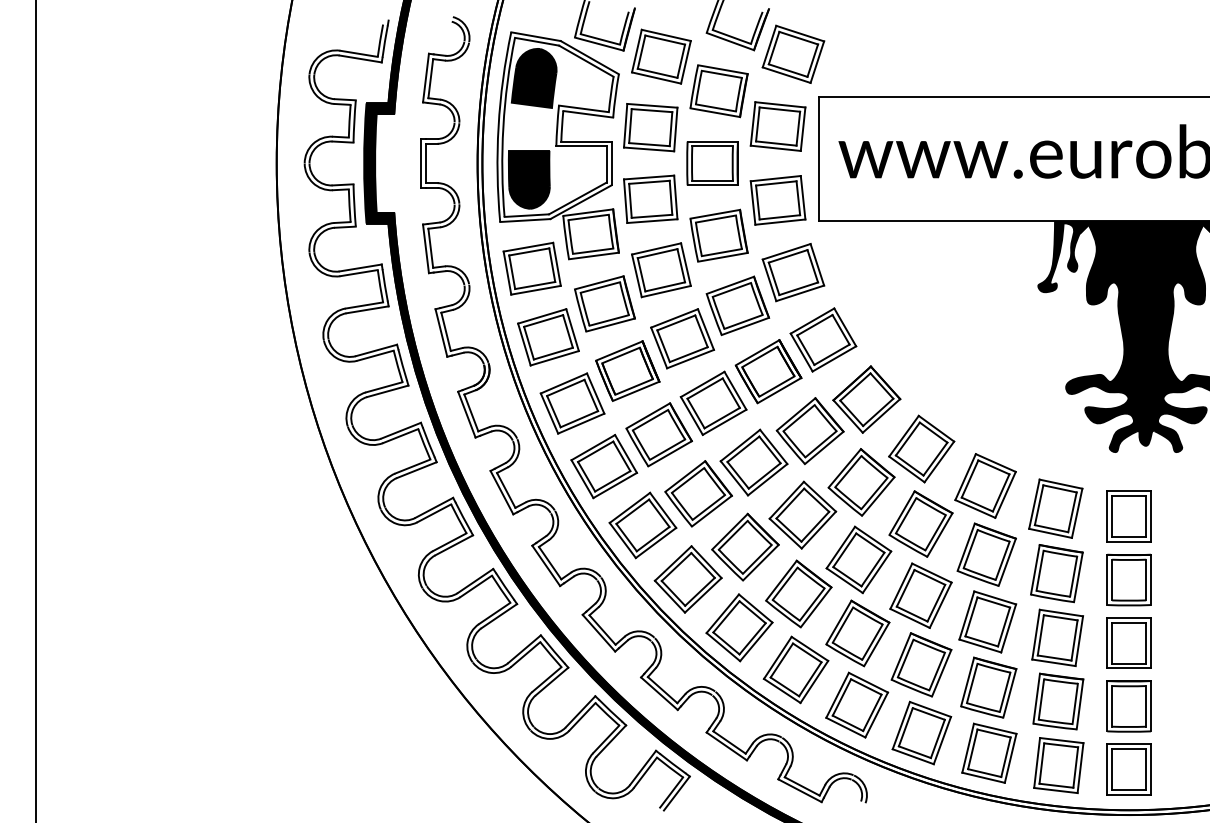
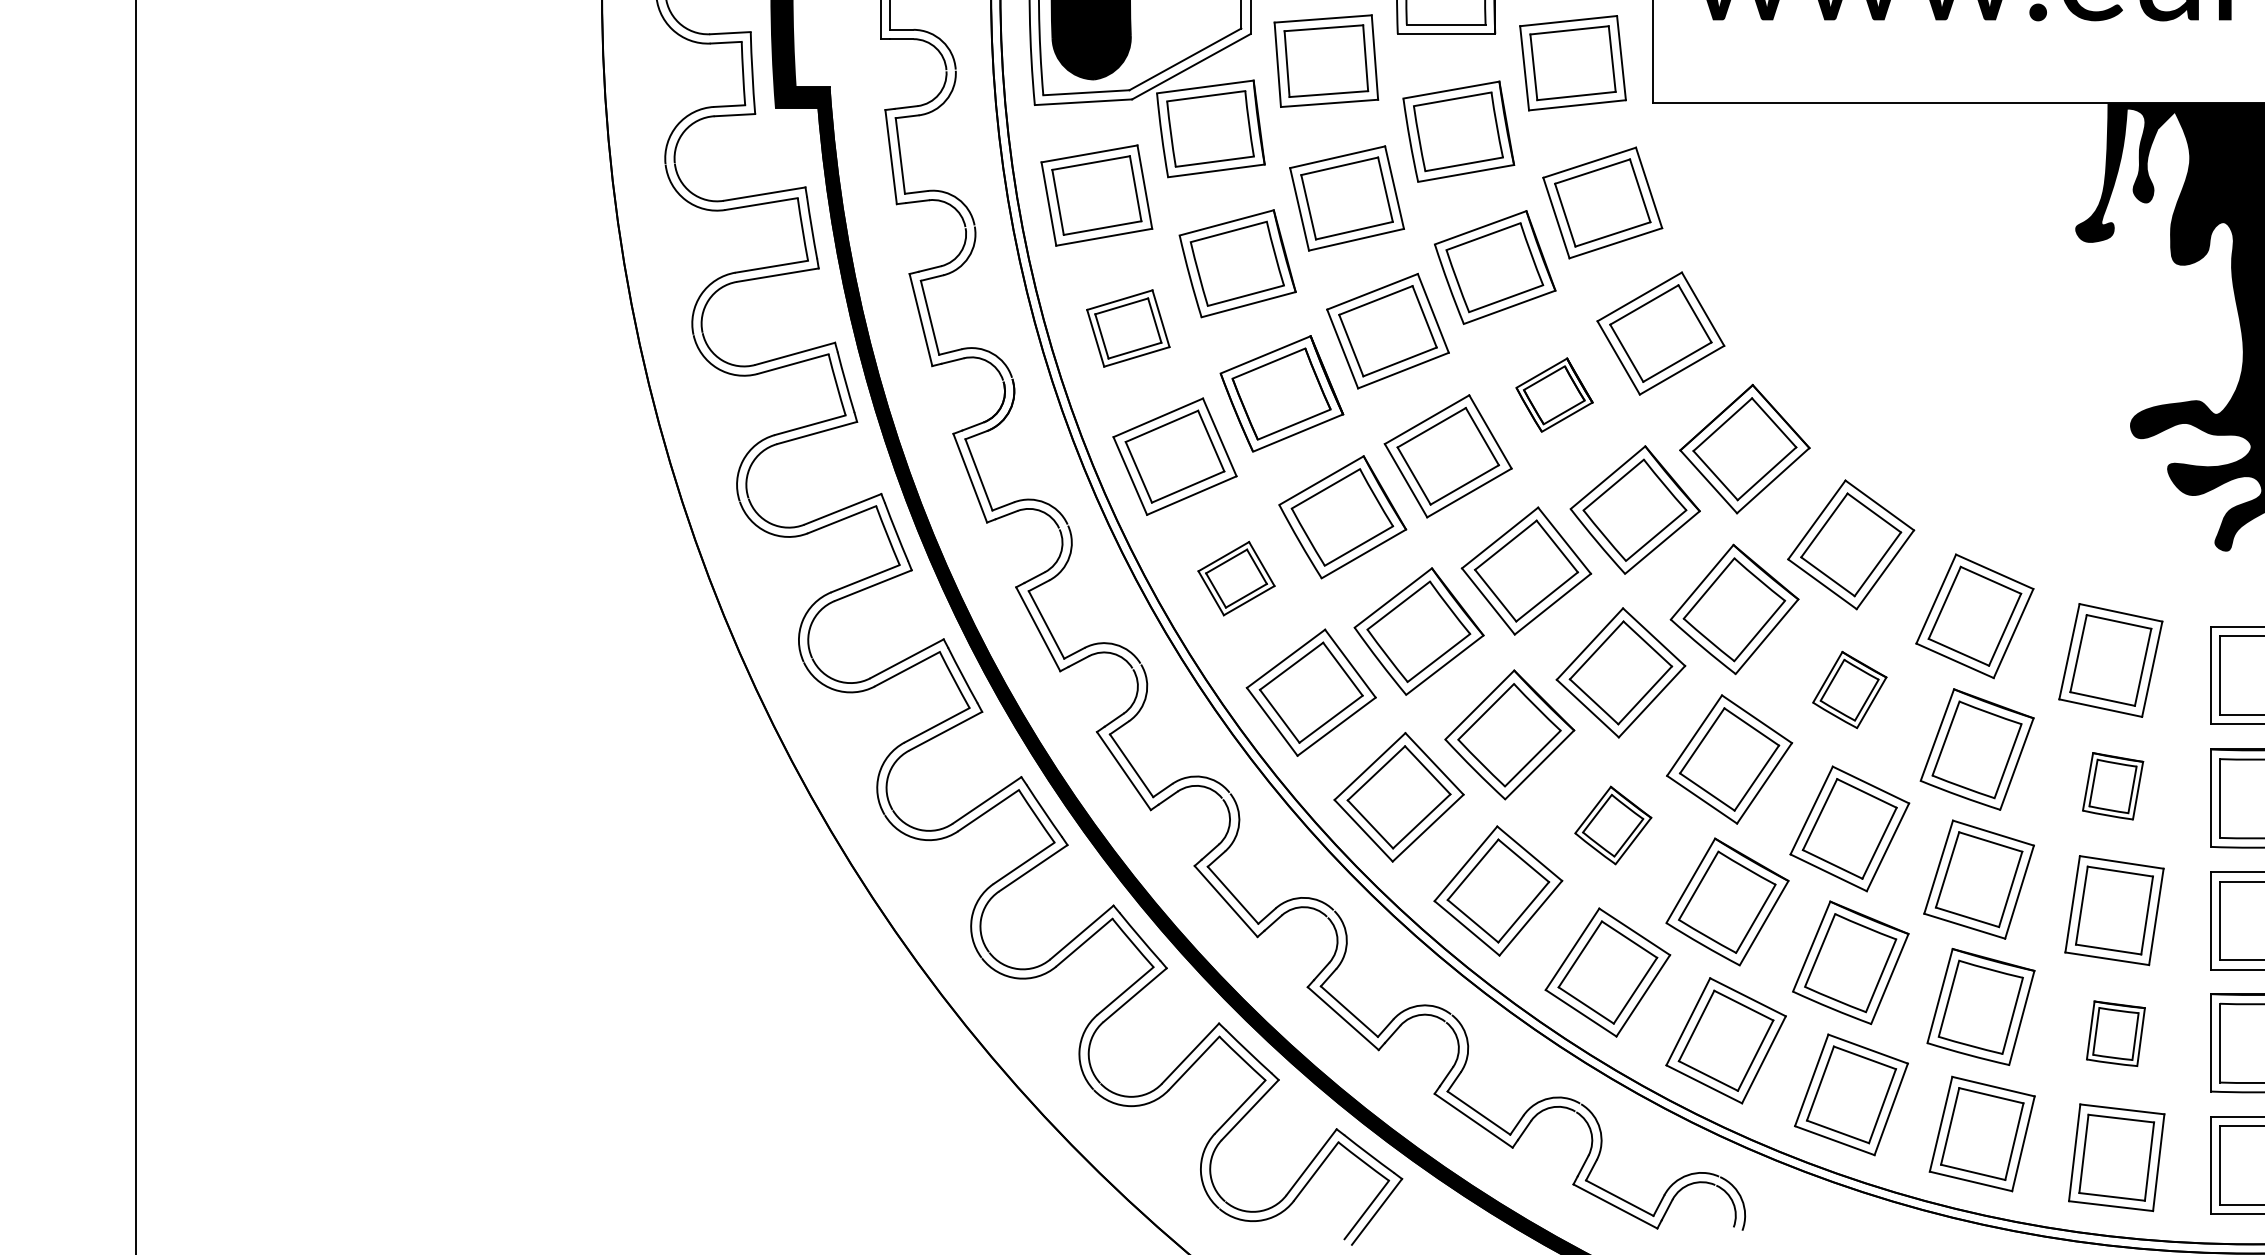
part: (548, 337) -> (1128, 328), size x0.7
part: (768, 371) -> (1554, 394), size x0.6
part: (604, 466) -> (1236, 578), size x0.6
part: (920, 523) -> (1848, 688), size x0.6
part: (1056, 573) -> (2112, 785), size x0.6
part: (798, 593) -> (1612, 824), size x0.6
part: (1058, 701) -> (2116, 1033), size x0.6

